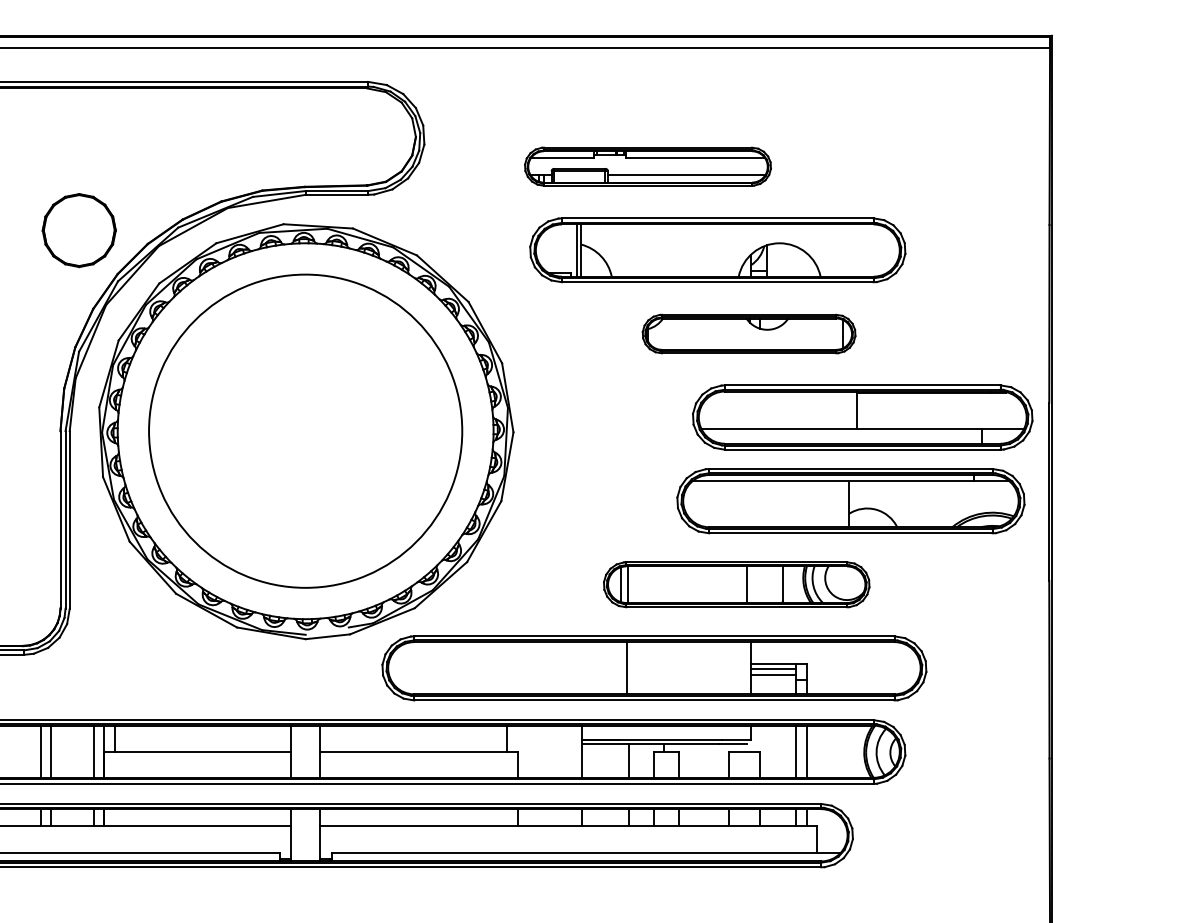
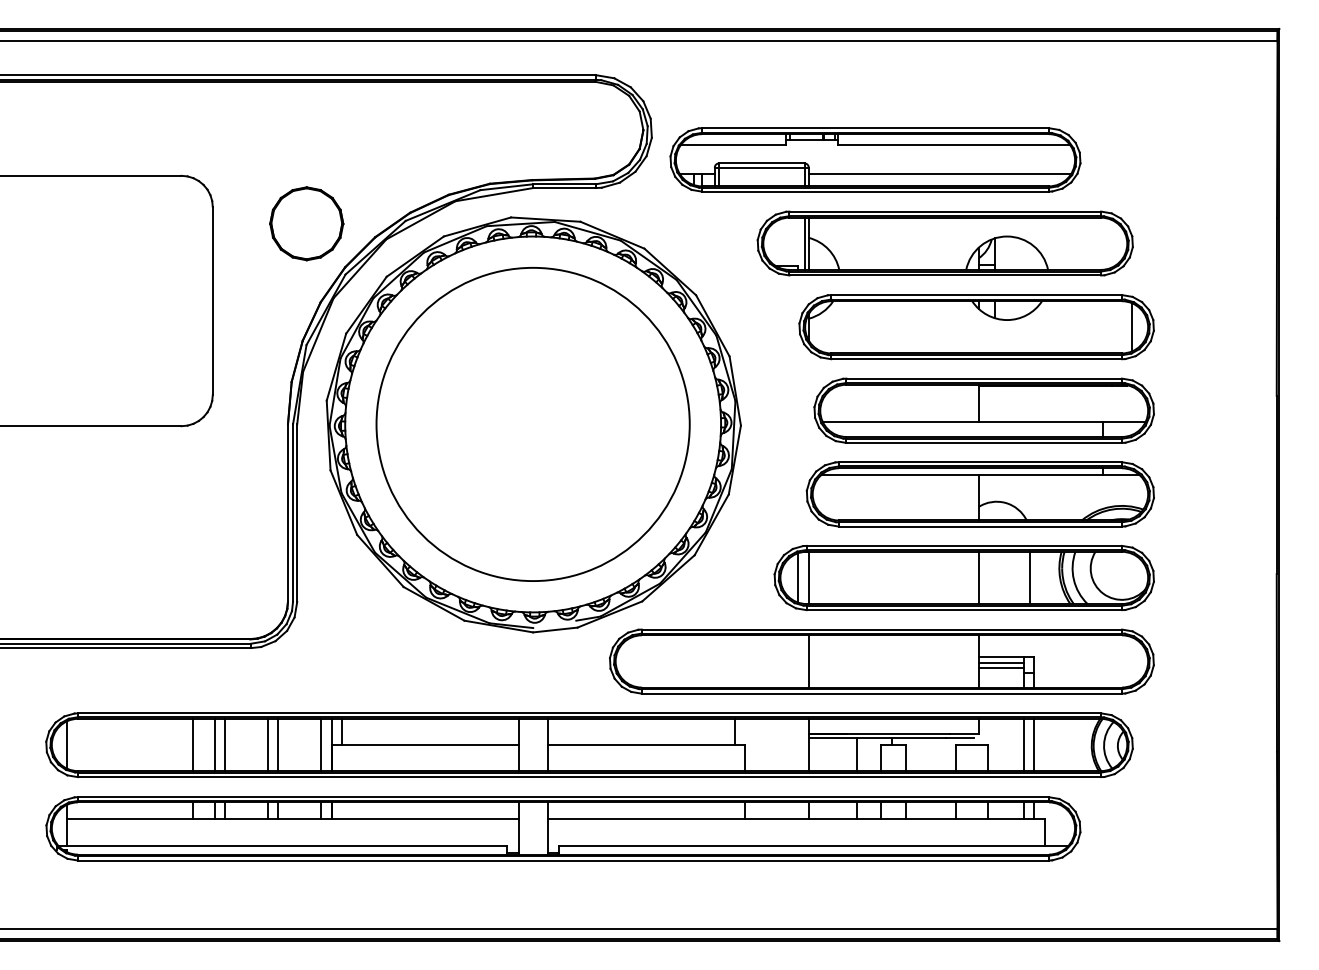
part: (648, 166) -> (875, 159), size x1.67
part: (749, 334) -> (976, 327), size x1.67
part: (862, 417) -> (983, 410), moved
part: (850, 501) -> (979, 494), moved
part: (736, 584) -> (963, 577), size x1.43
line: (627, 668) -> (809, 661), moved

